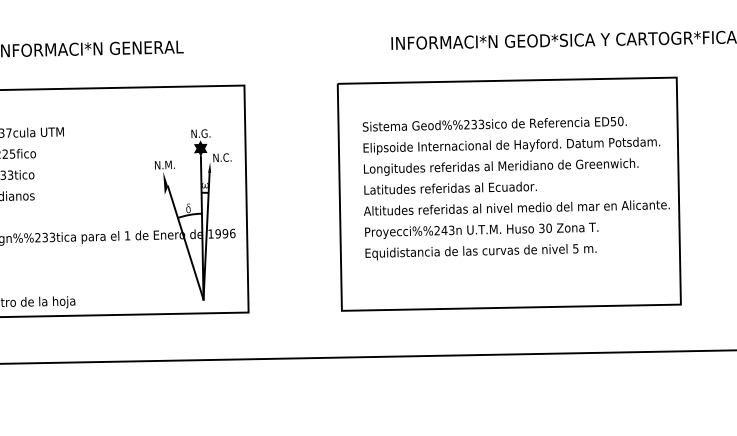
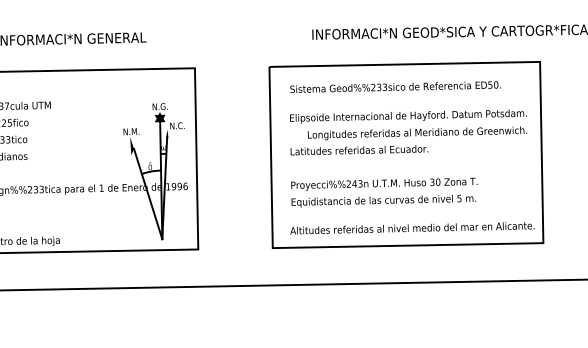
text: (494, 123) -> (395, 86), moved
text: (500, 166) -> (416, 132), moved
text: (516, 207) -> (412, 227), moved

